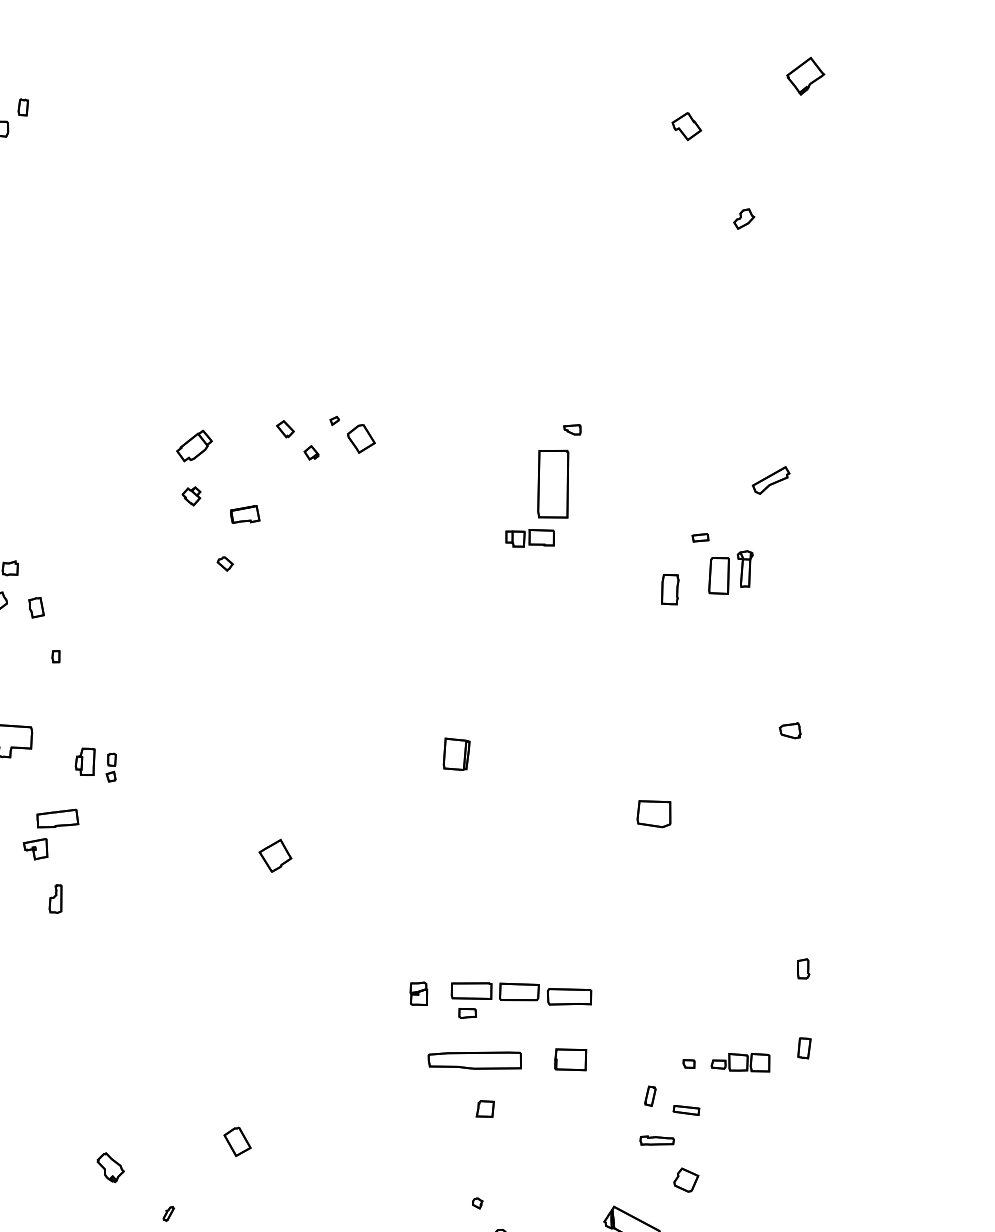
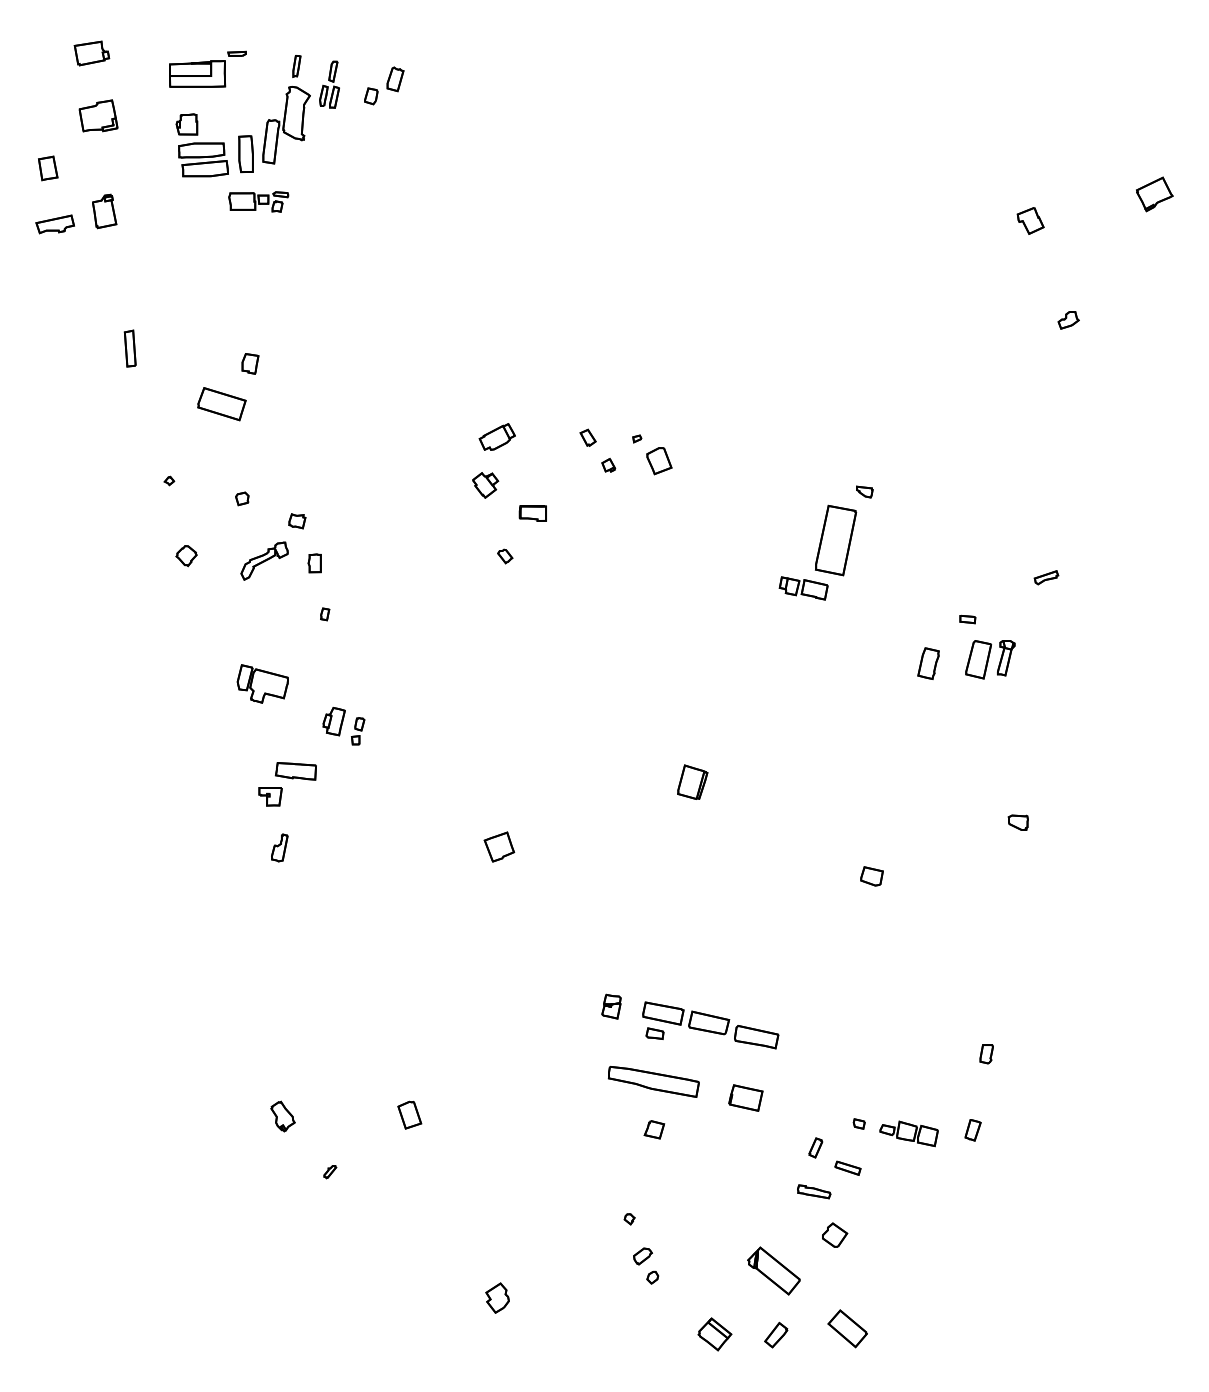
part: (23, 107) -> (395, 79), size x1.43
part: (771, 480) -> (1046, 577), size x0.62
part: (191, 496) -> (485, 485), size x1.43
part: (653, 813) -> (871, 876), size x0.62

